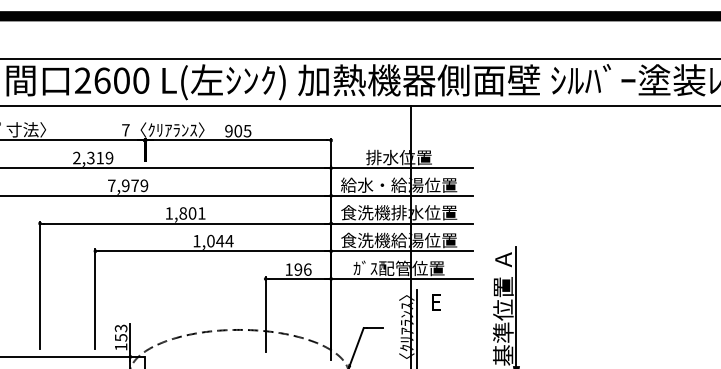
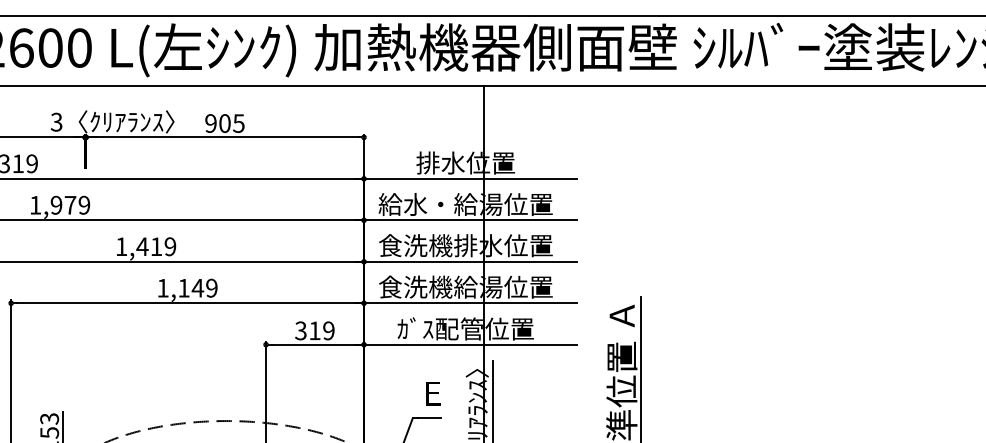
text: (125, 130) -> (56, 122), 7 -> 3
text: (111, 185) -> (35, 204), 7,979 -> 1,979
text: (192, 213) -> (156, 246), 1,801 -> 1,419
text: (220, 240) -> (198, 287), 1,044 -> 1,149
text: (298, 269) -> (315, 330), 196 -> 319
text: (436, 302) -> (433, 393), moved

